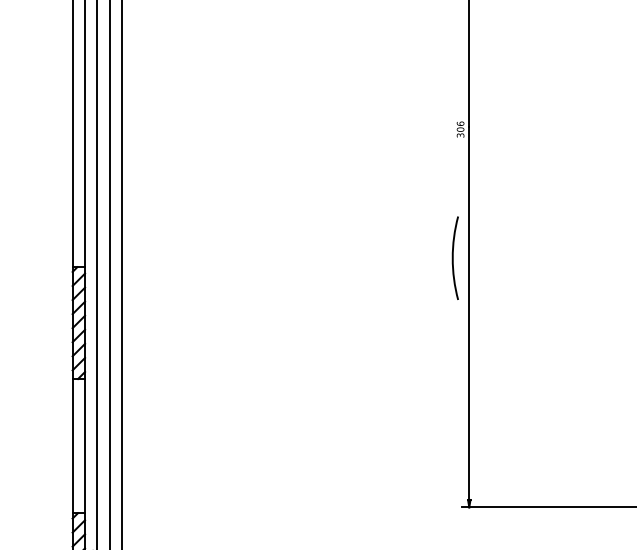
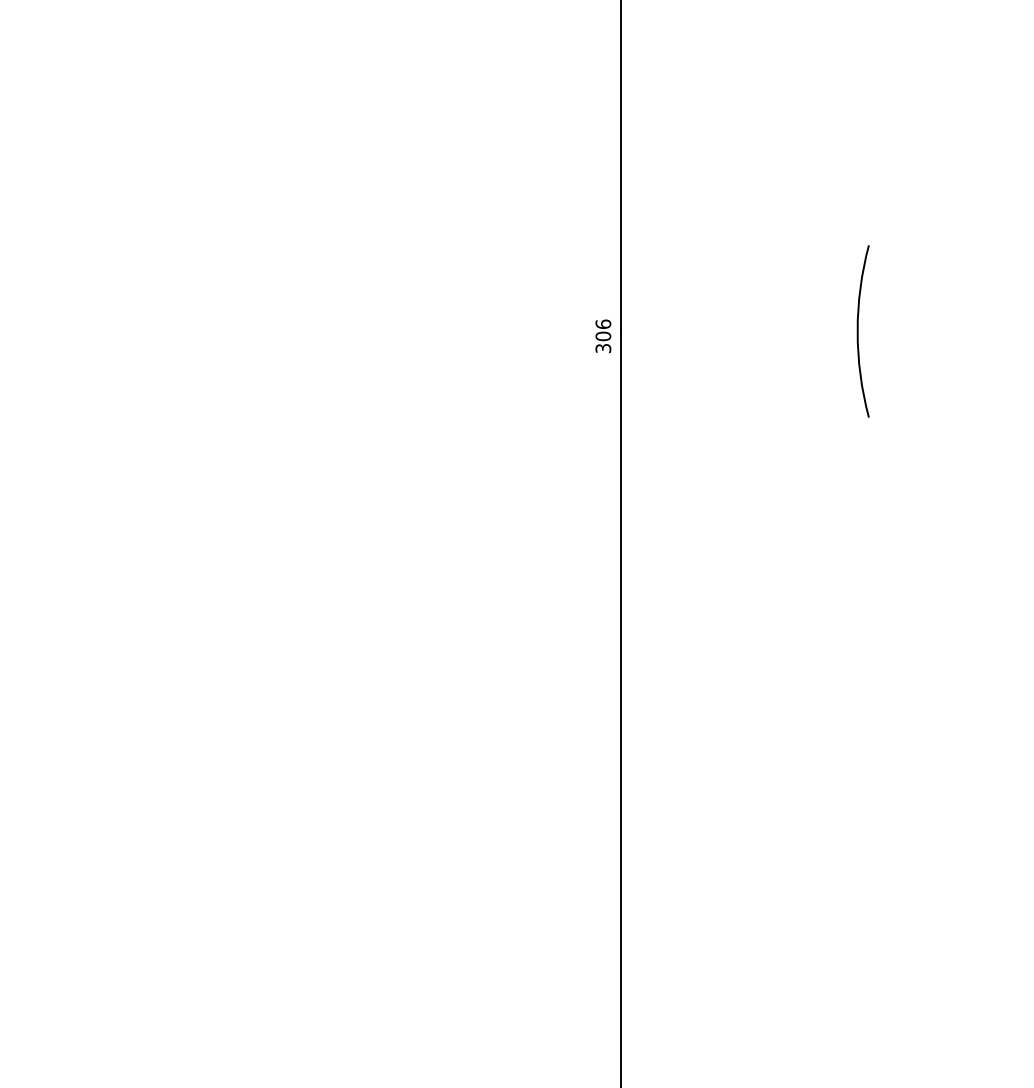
arc: (453, 257) -> (859, 329), moved

